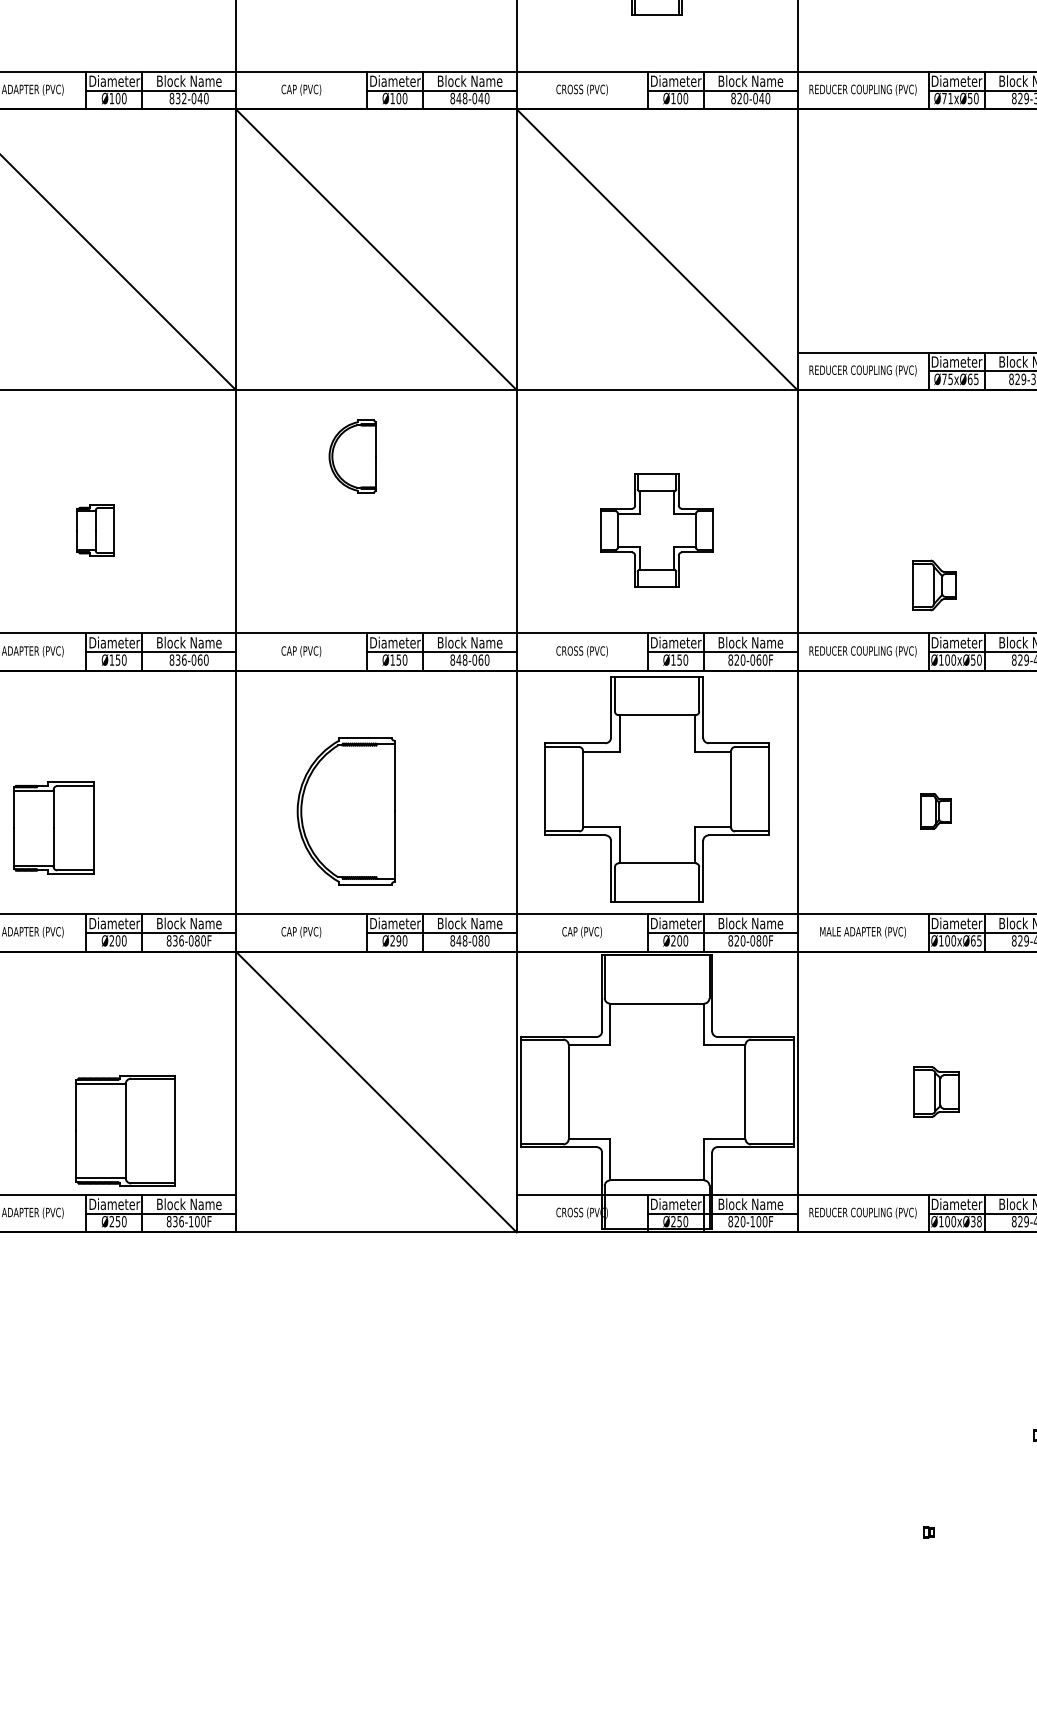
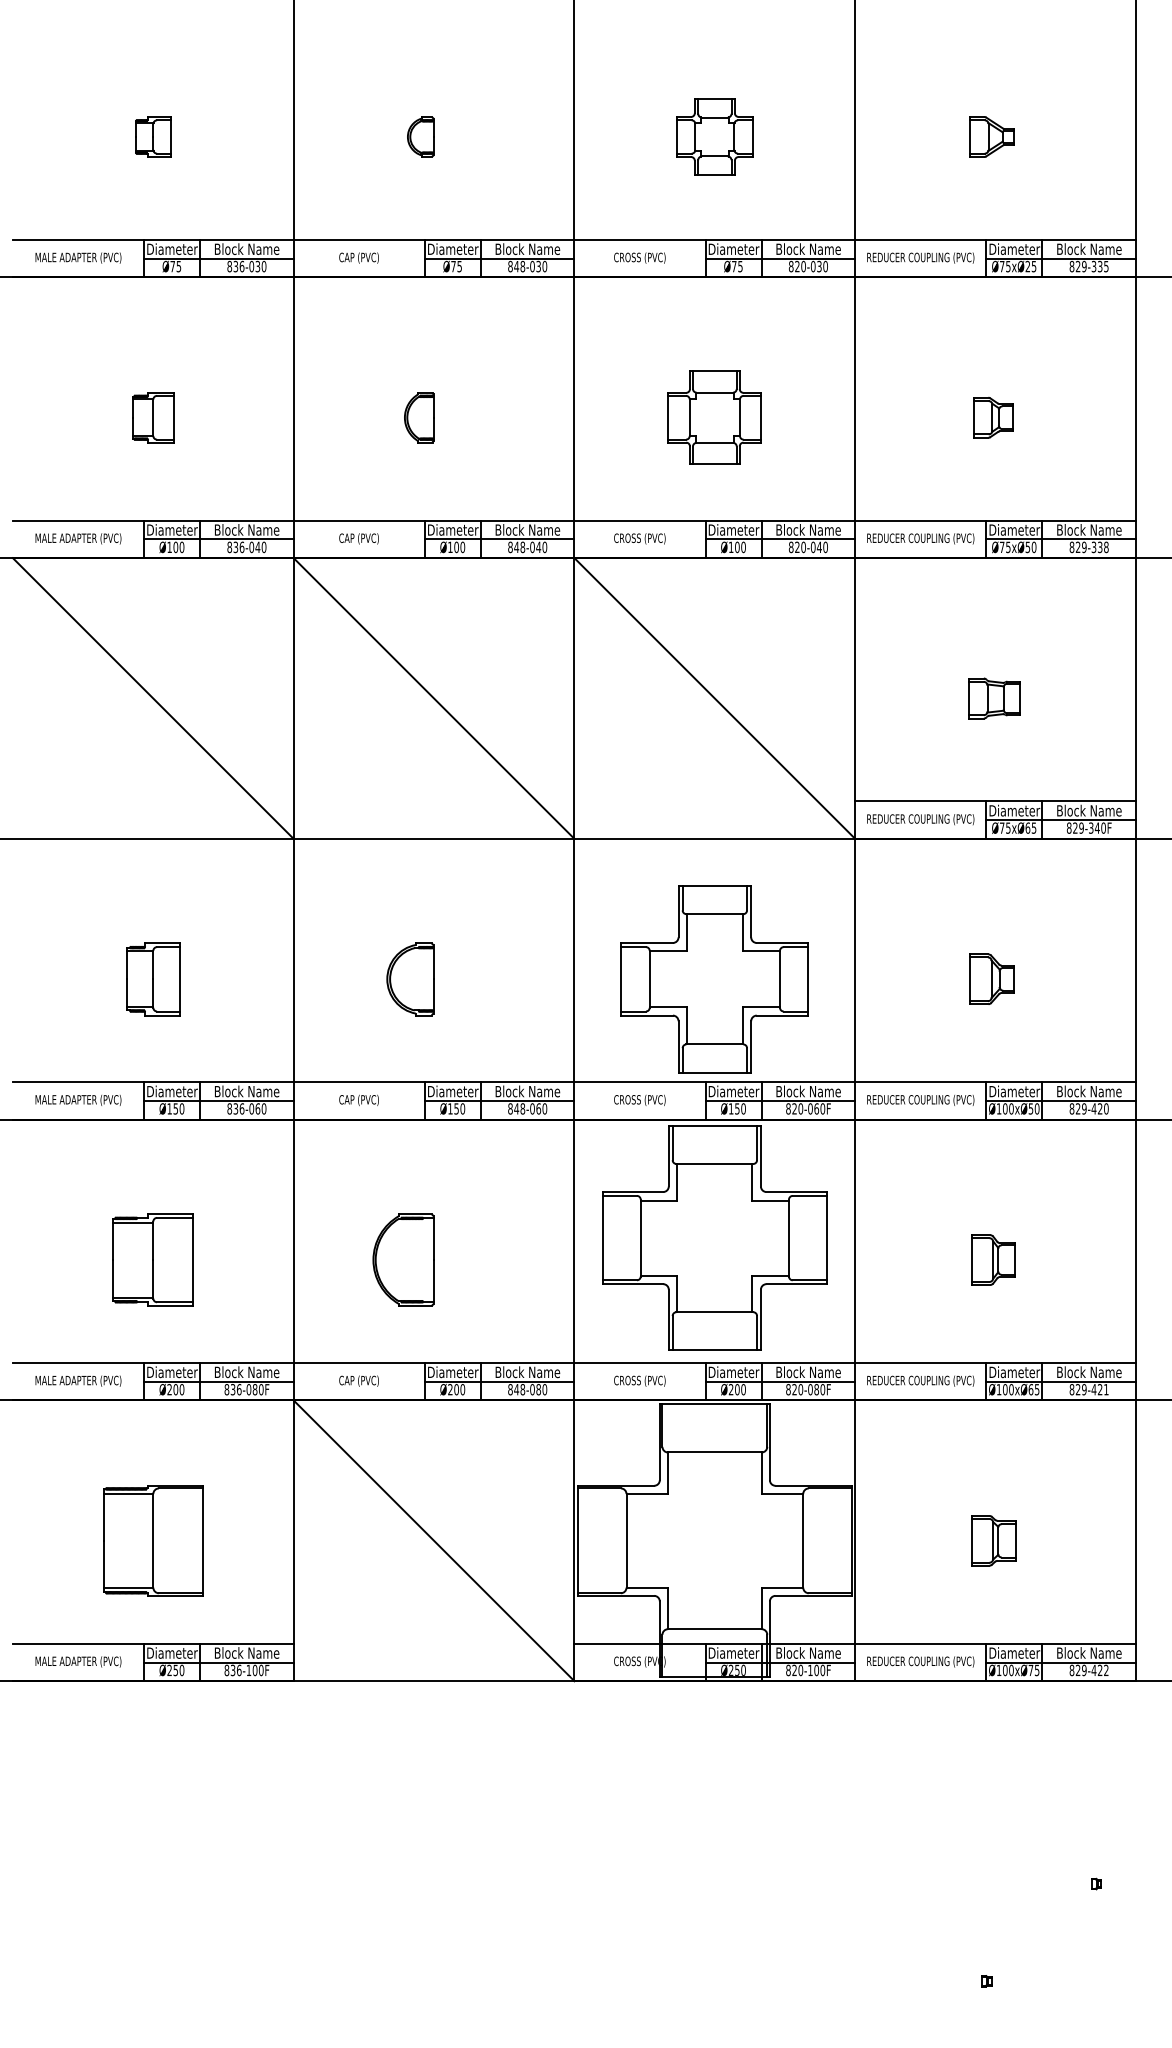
text: (183, 98) -> (241, 547), 832-040 -> 836-040
text: (950, 98) -> (1008, 547), Ø71xØ50 -> Ø75xØ50
part: (936, 249) -> (994, 698), added
part: (352, 456) -> (410, 979), moved
part: (95, 530) -> (153, 979), size x1.43
part: (656, 530) -> (714, 979), size x1.67
part: (933, 584) -> (991, 978), moved
part: (345, 810) -> (403, 1259), size x0.62
part: (935, 810) -> (993, 1259), size x1.43
part: (52, 827) -> (152, 1259), moved
text: (581, 931) -> (639, 1380), CAP (PVC) -> CROSS (PVC)
text: (862, 931) -> (920, 1380), MALE ADAPTER (PVC) -> REDUCER COUPLING (PVC)
text: (398, 940) -> (456, 1389), Ø290 -> Ø200
part: (125, 1130) -> (153, 1540), moved
text: (975, 1221) -> (1033, 1670), Ø100xØ38 -> Ø100xØ75

